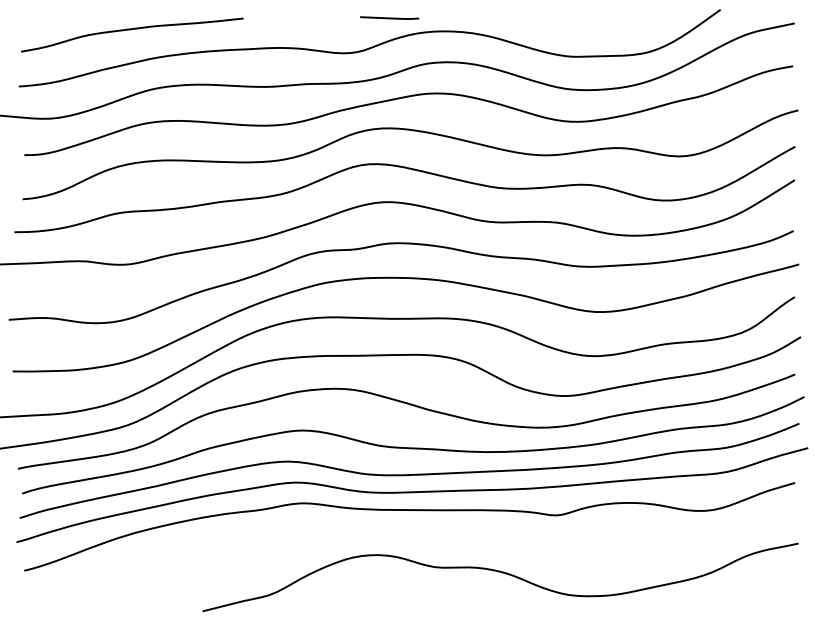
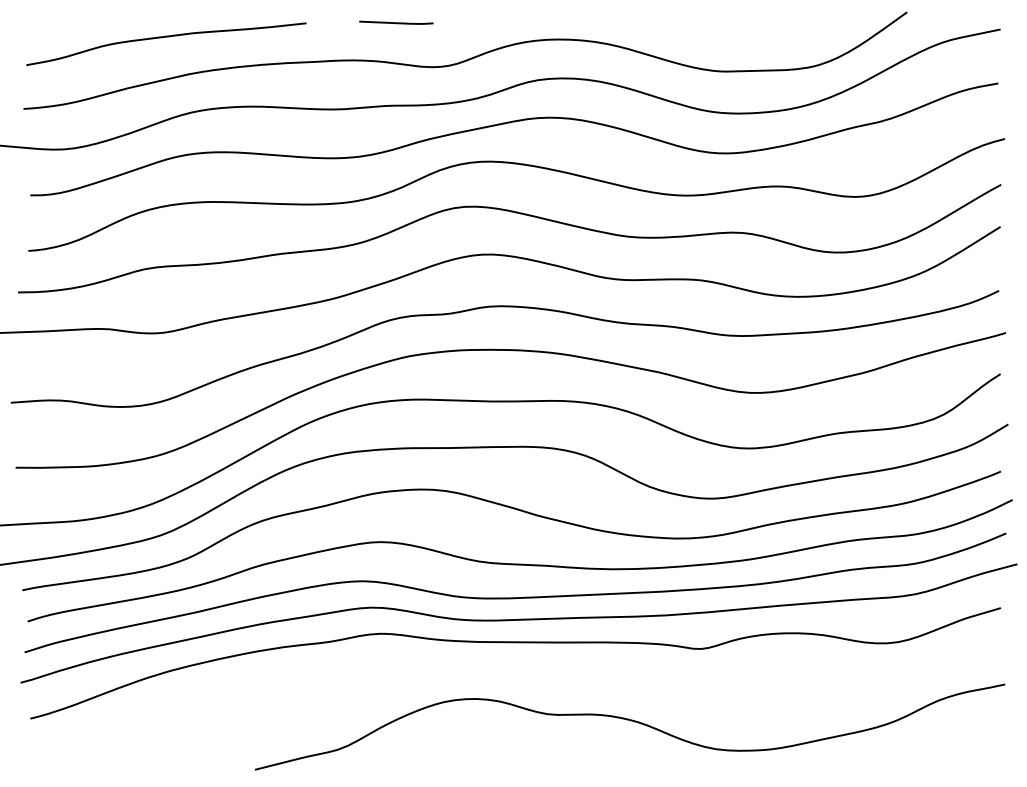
line: (389, 17) -> (396, 22), moved

